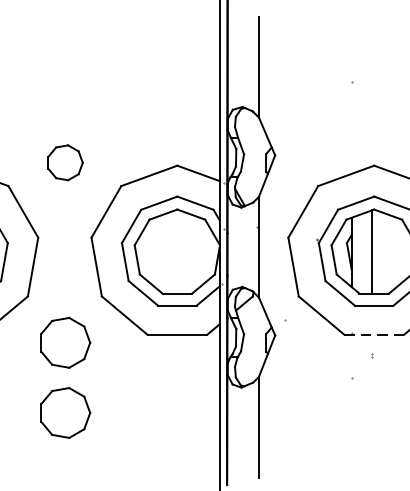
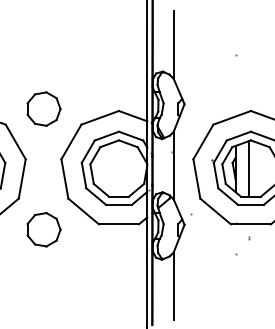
part: (64, 161) -> (43, 108), size x1.43
line: (373, 335) -> (250, 224), dashed -> solid
part: (64, 412) -> (43, 276), removed

